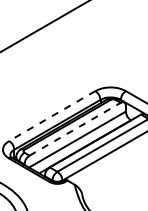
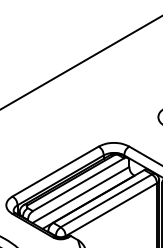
line: (52, 116) -> (55, 171), dashed -> solid
line: (75, 129) -> (78, 184), dashed -> solid

